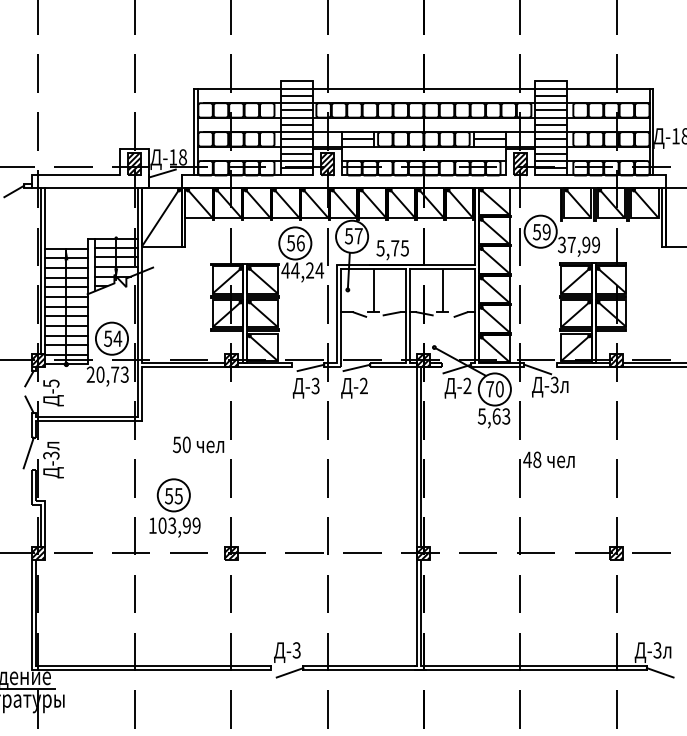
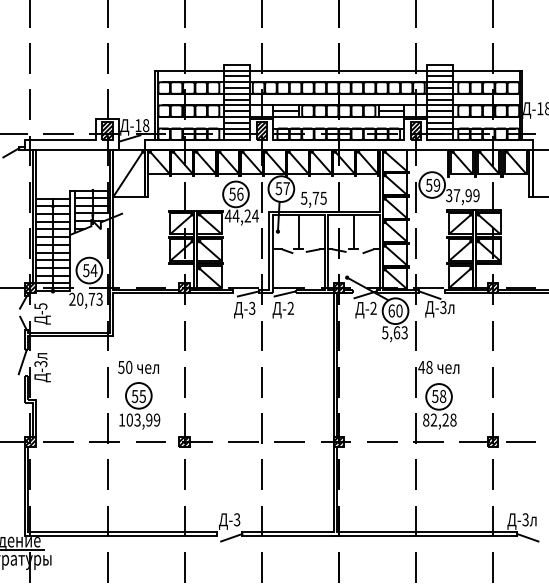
text: (490, 389) -> (392, 311), 70 -> 60
text: (198, 444) -> (138, 367), moved
part: (550, 508) -> (440, 406), added

